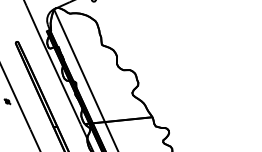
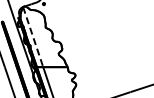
line: (80, 66) -> (33, 37), solid -> dashed

